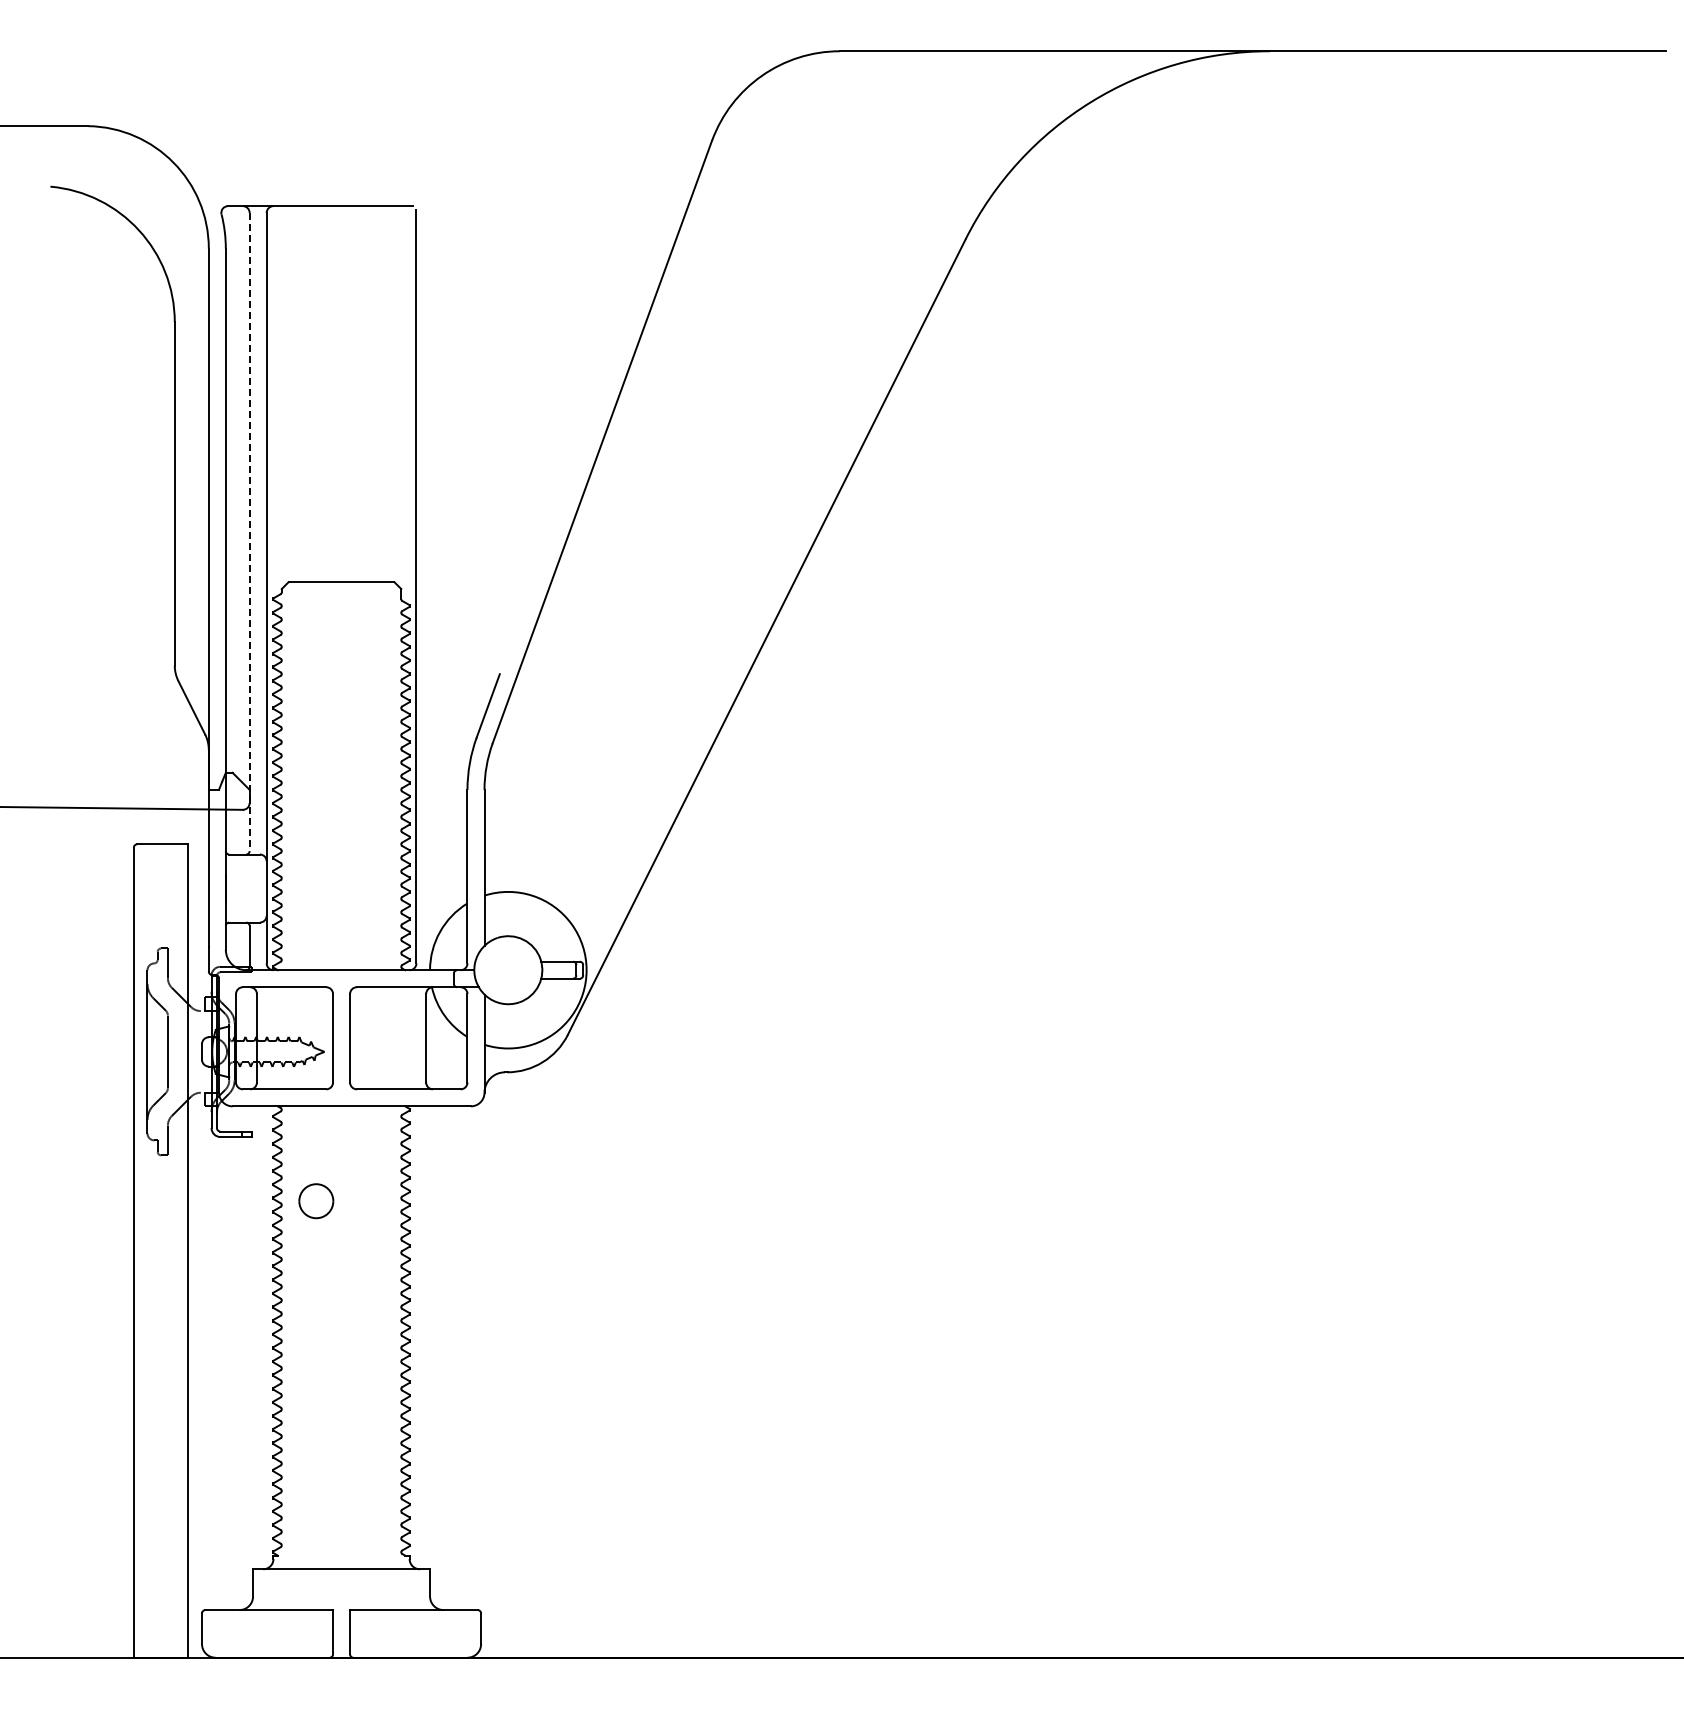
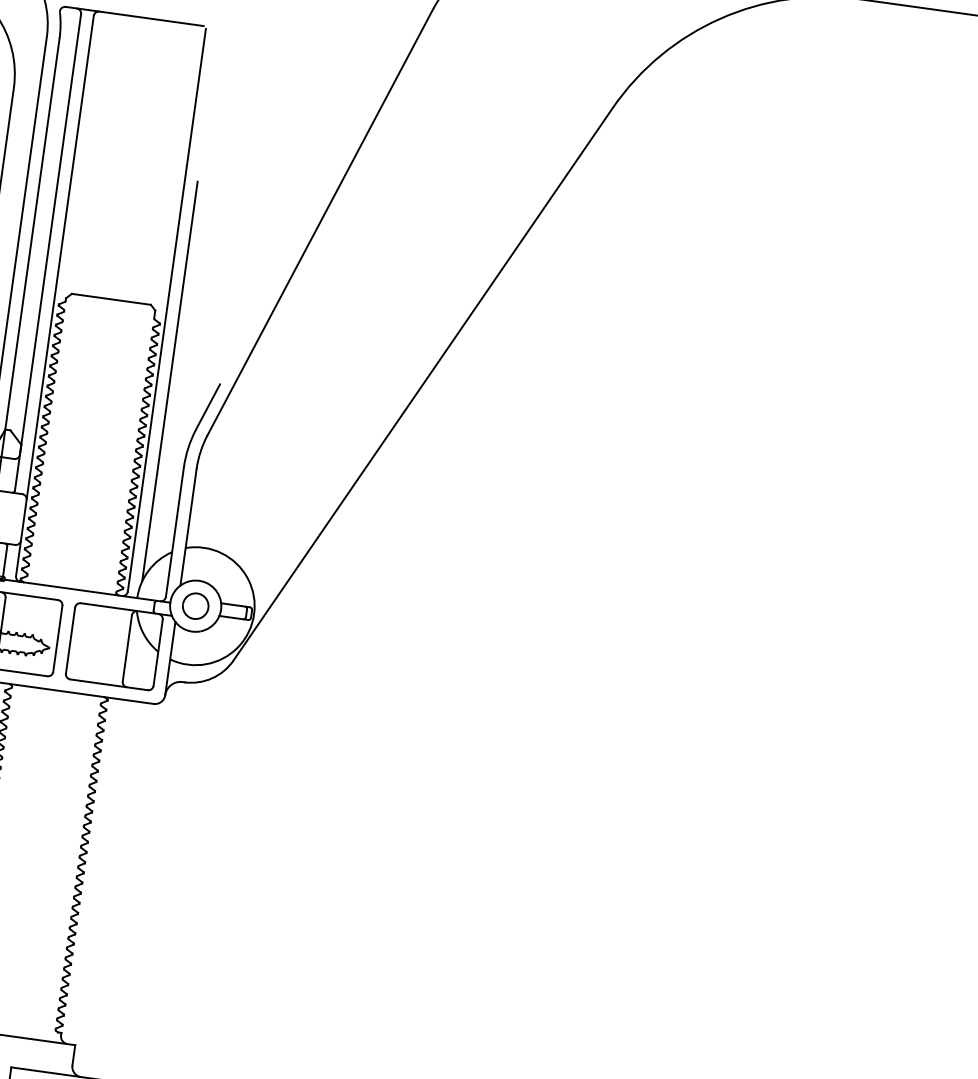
line: (249, 532) -> (47, 252), dashed -> solid
line: (433, 679) -> (169, 381), added
part: (316, 1201) -> (195, 606), moved

